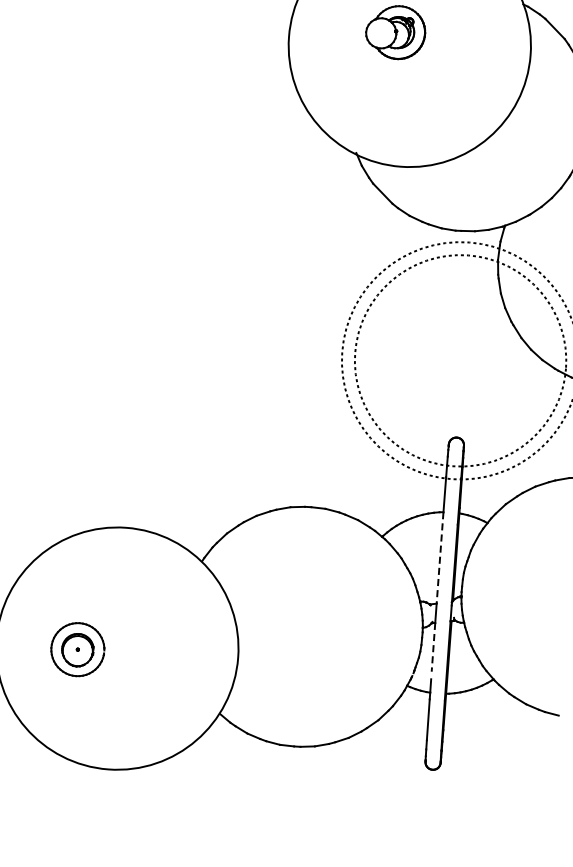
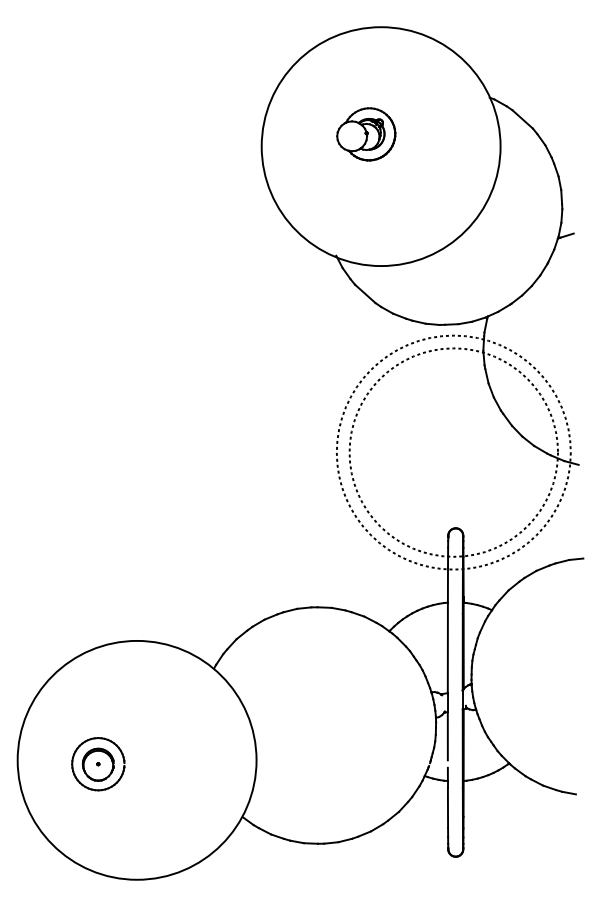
line: (439, 558) -> (447, 648), dashed -> solid
line: (433, 647) -> (447, 736), dashed -> solid

